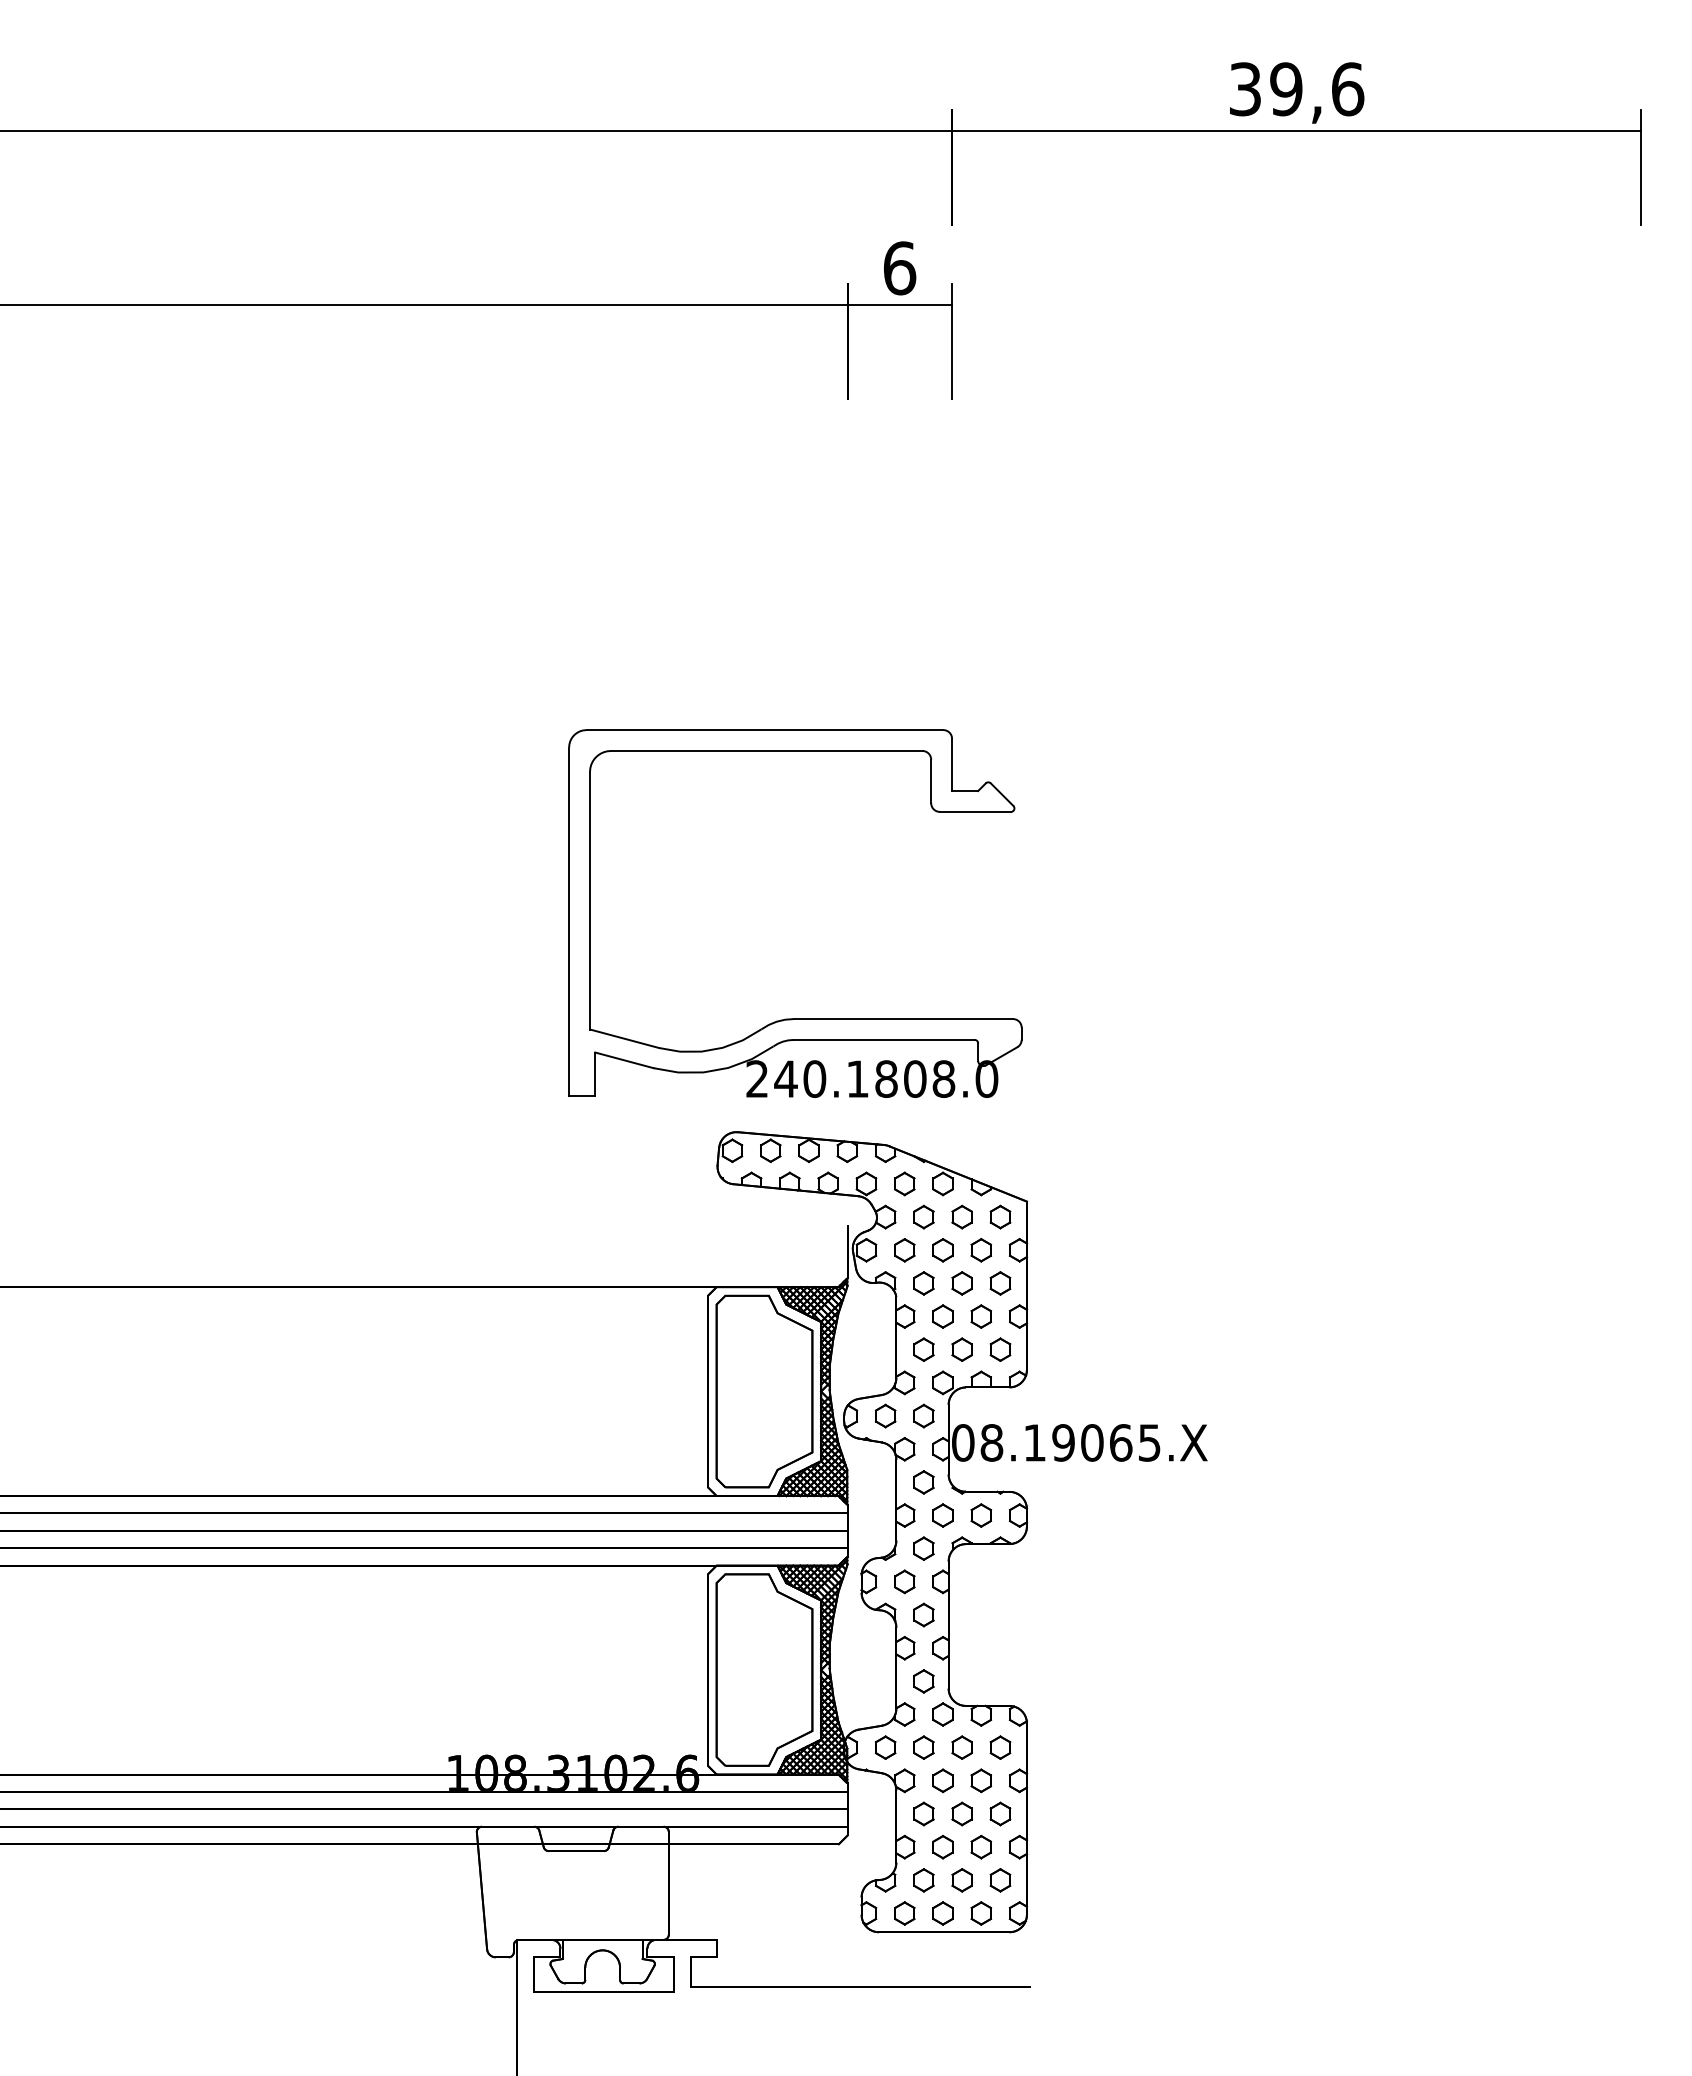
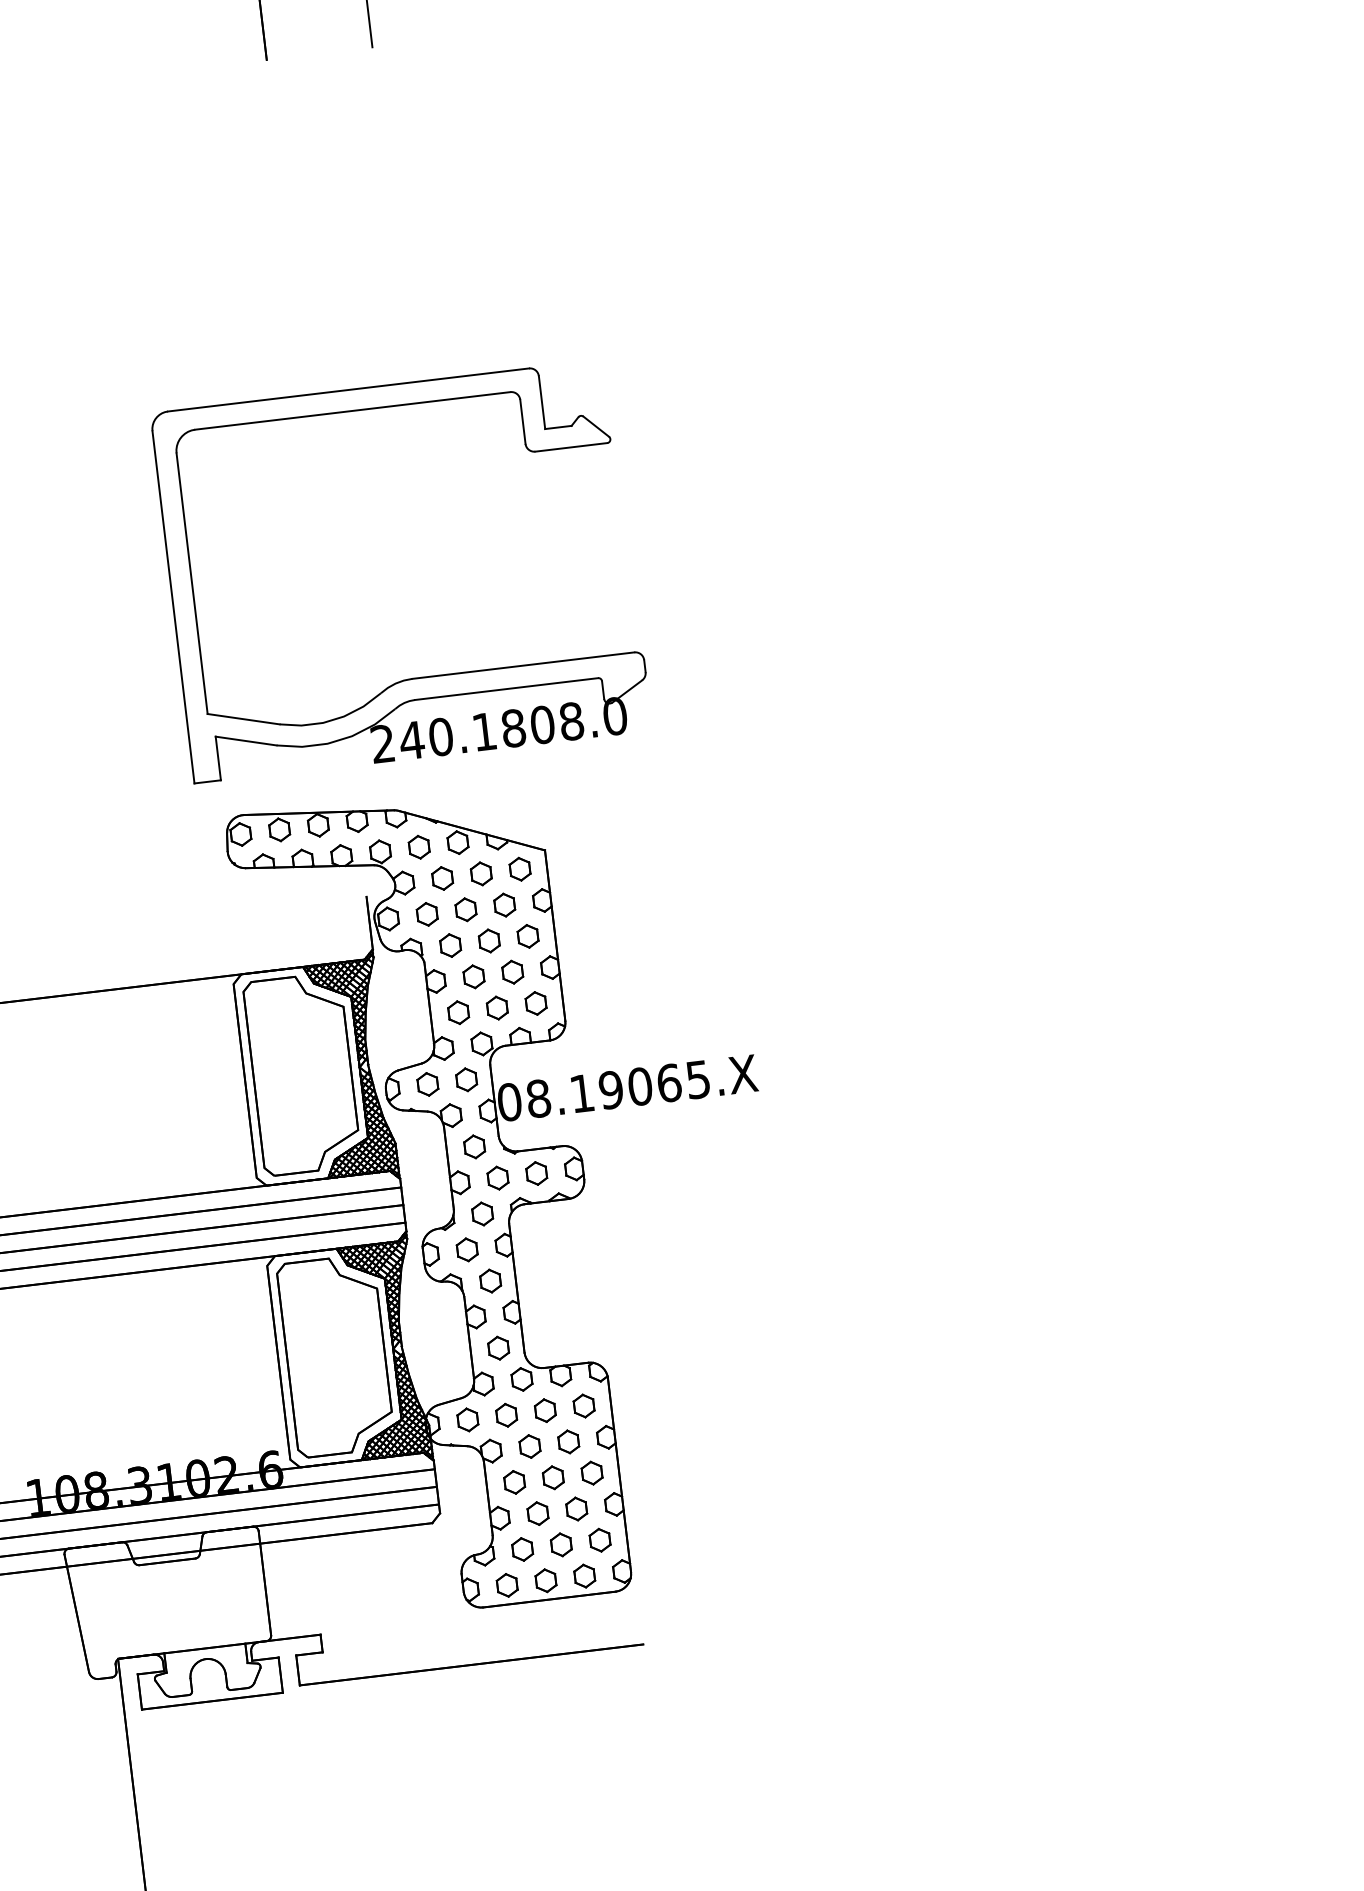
part: (795, 1018) -> (414, 678), moved

